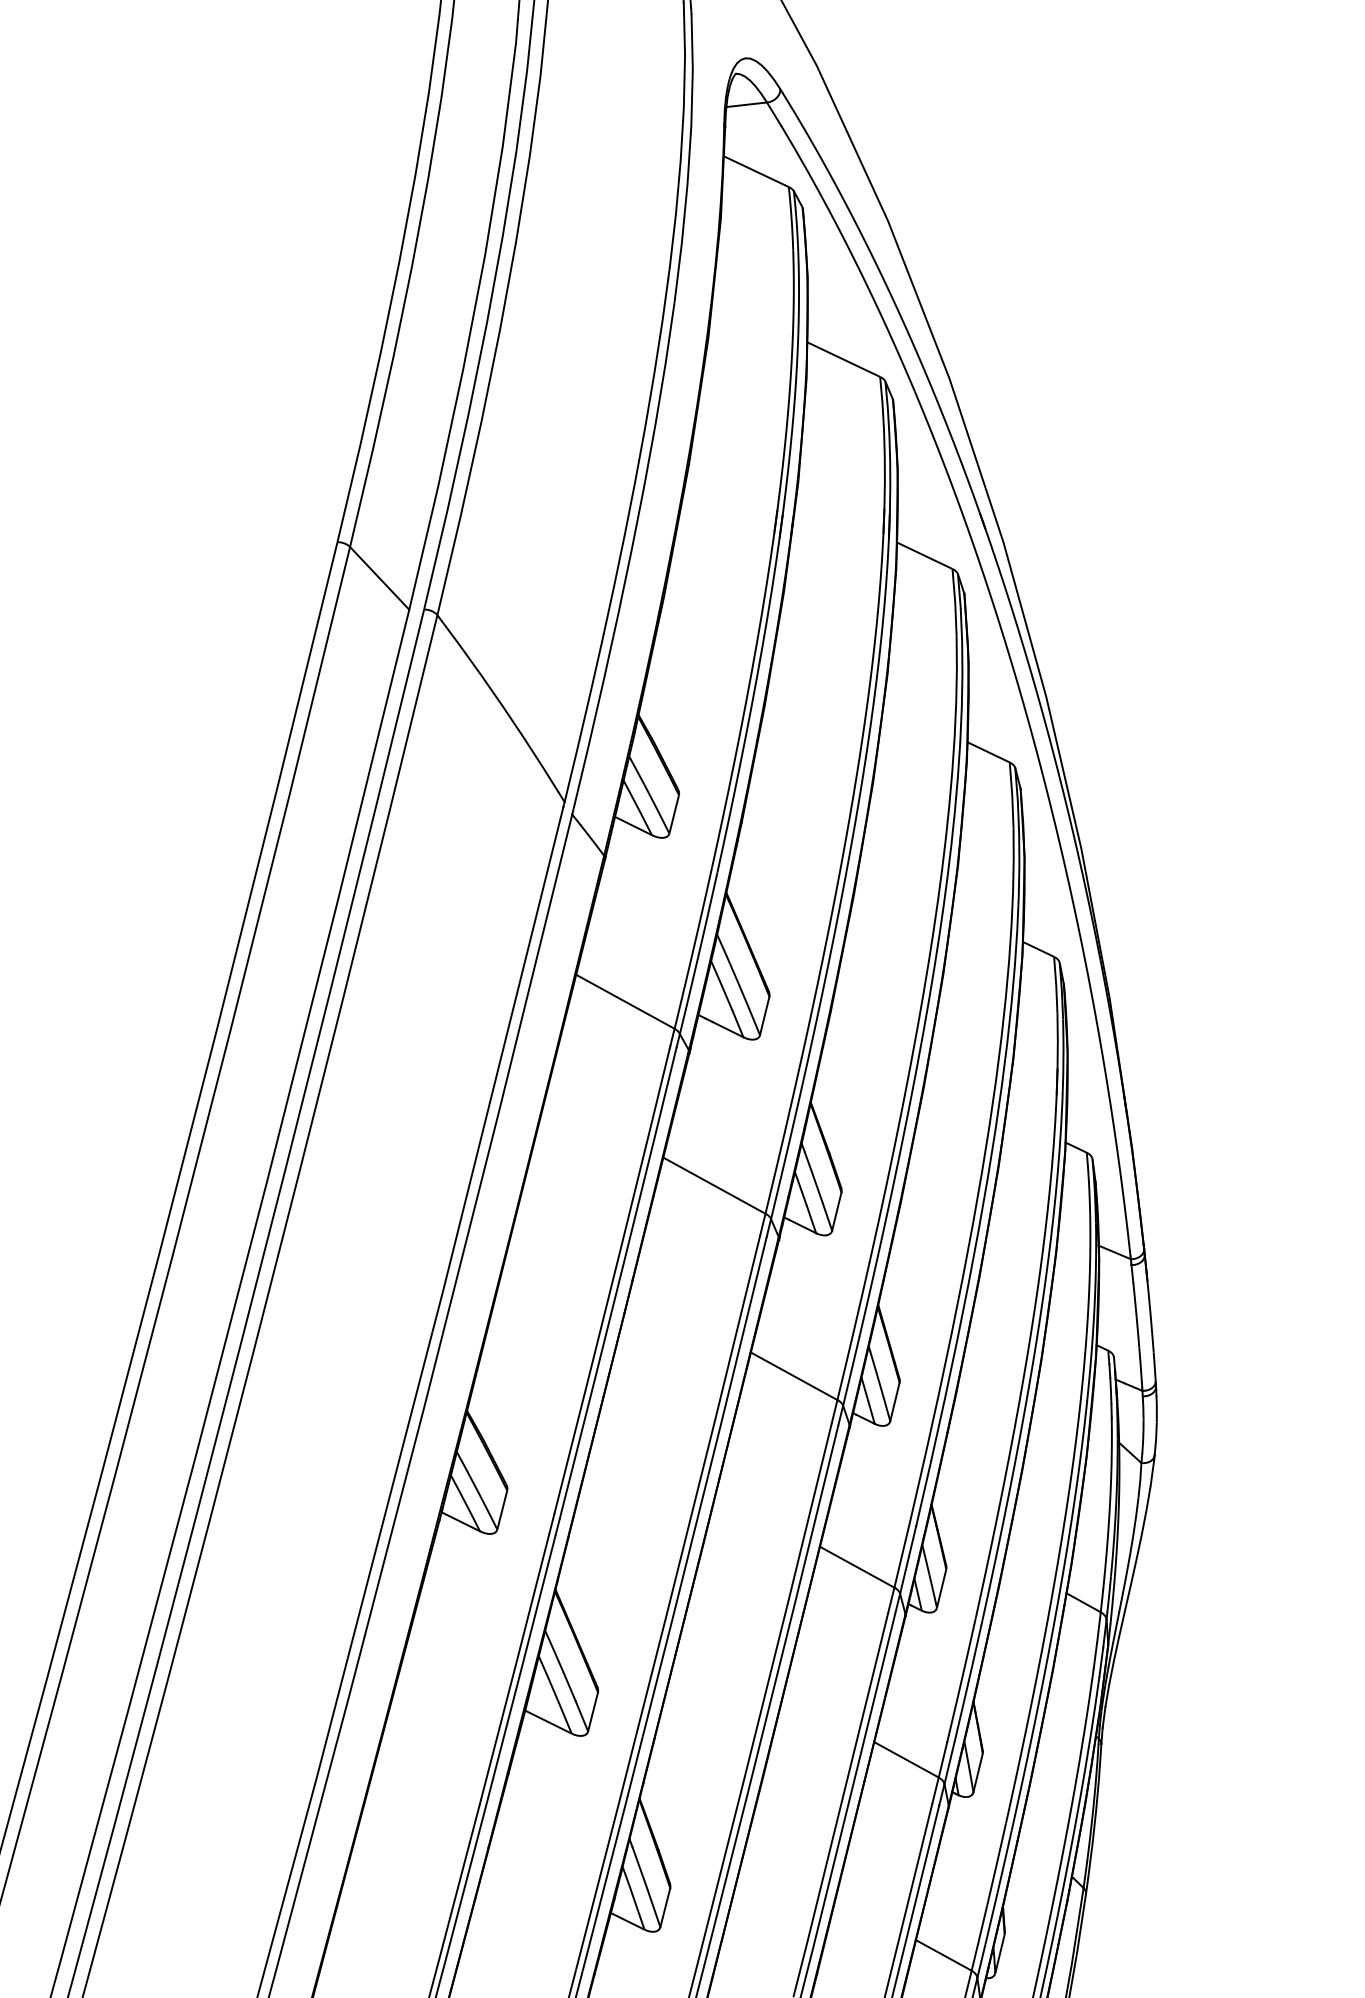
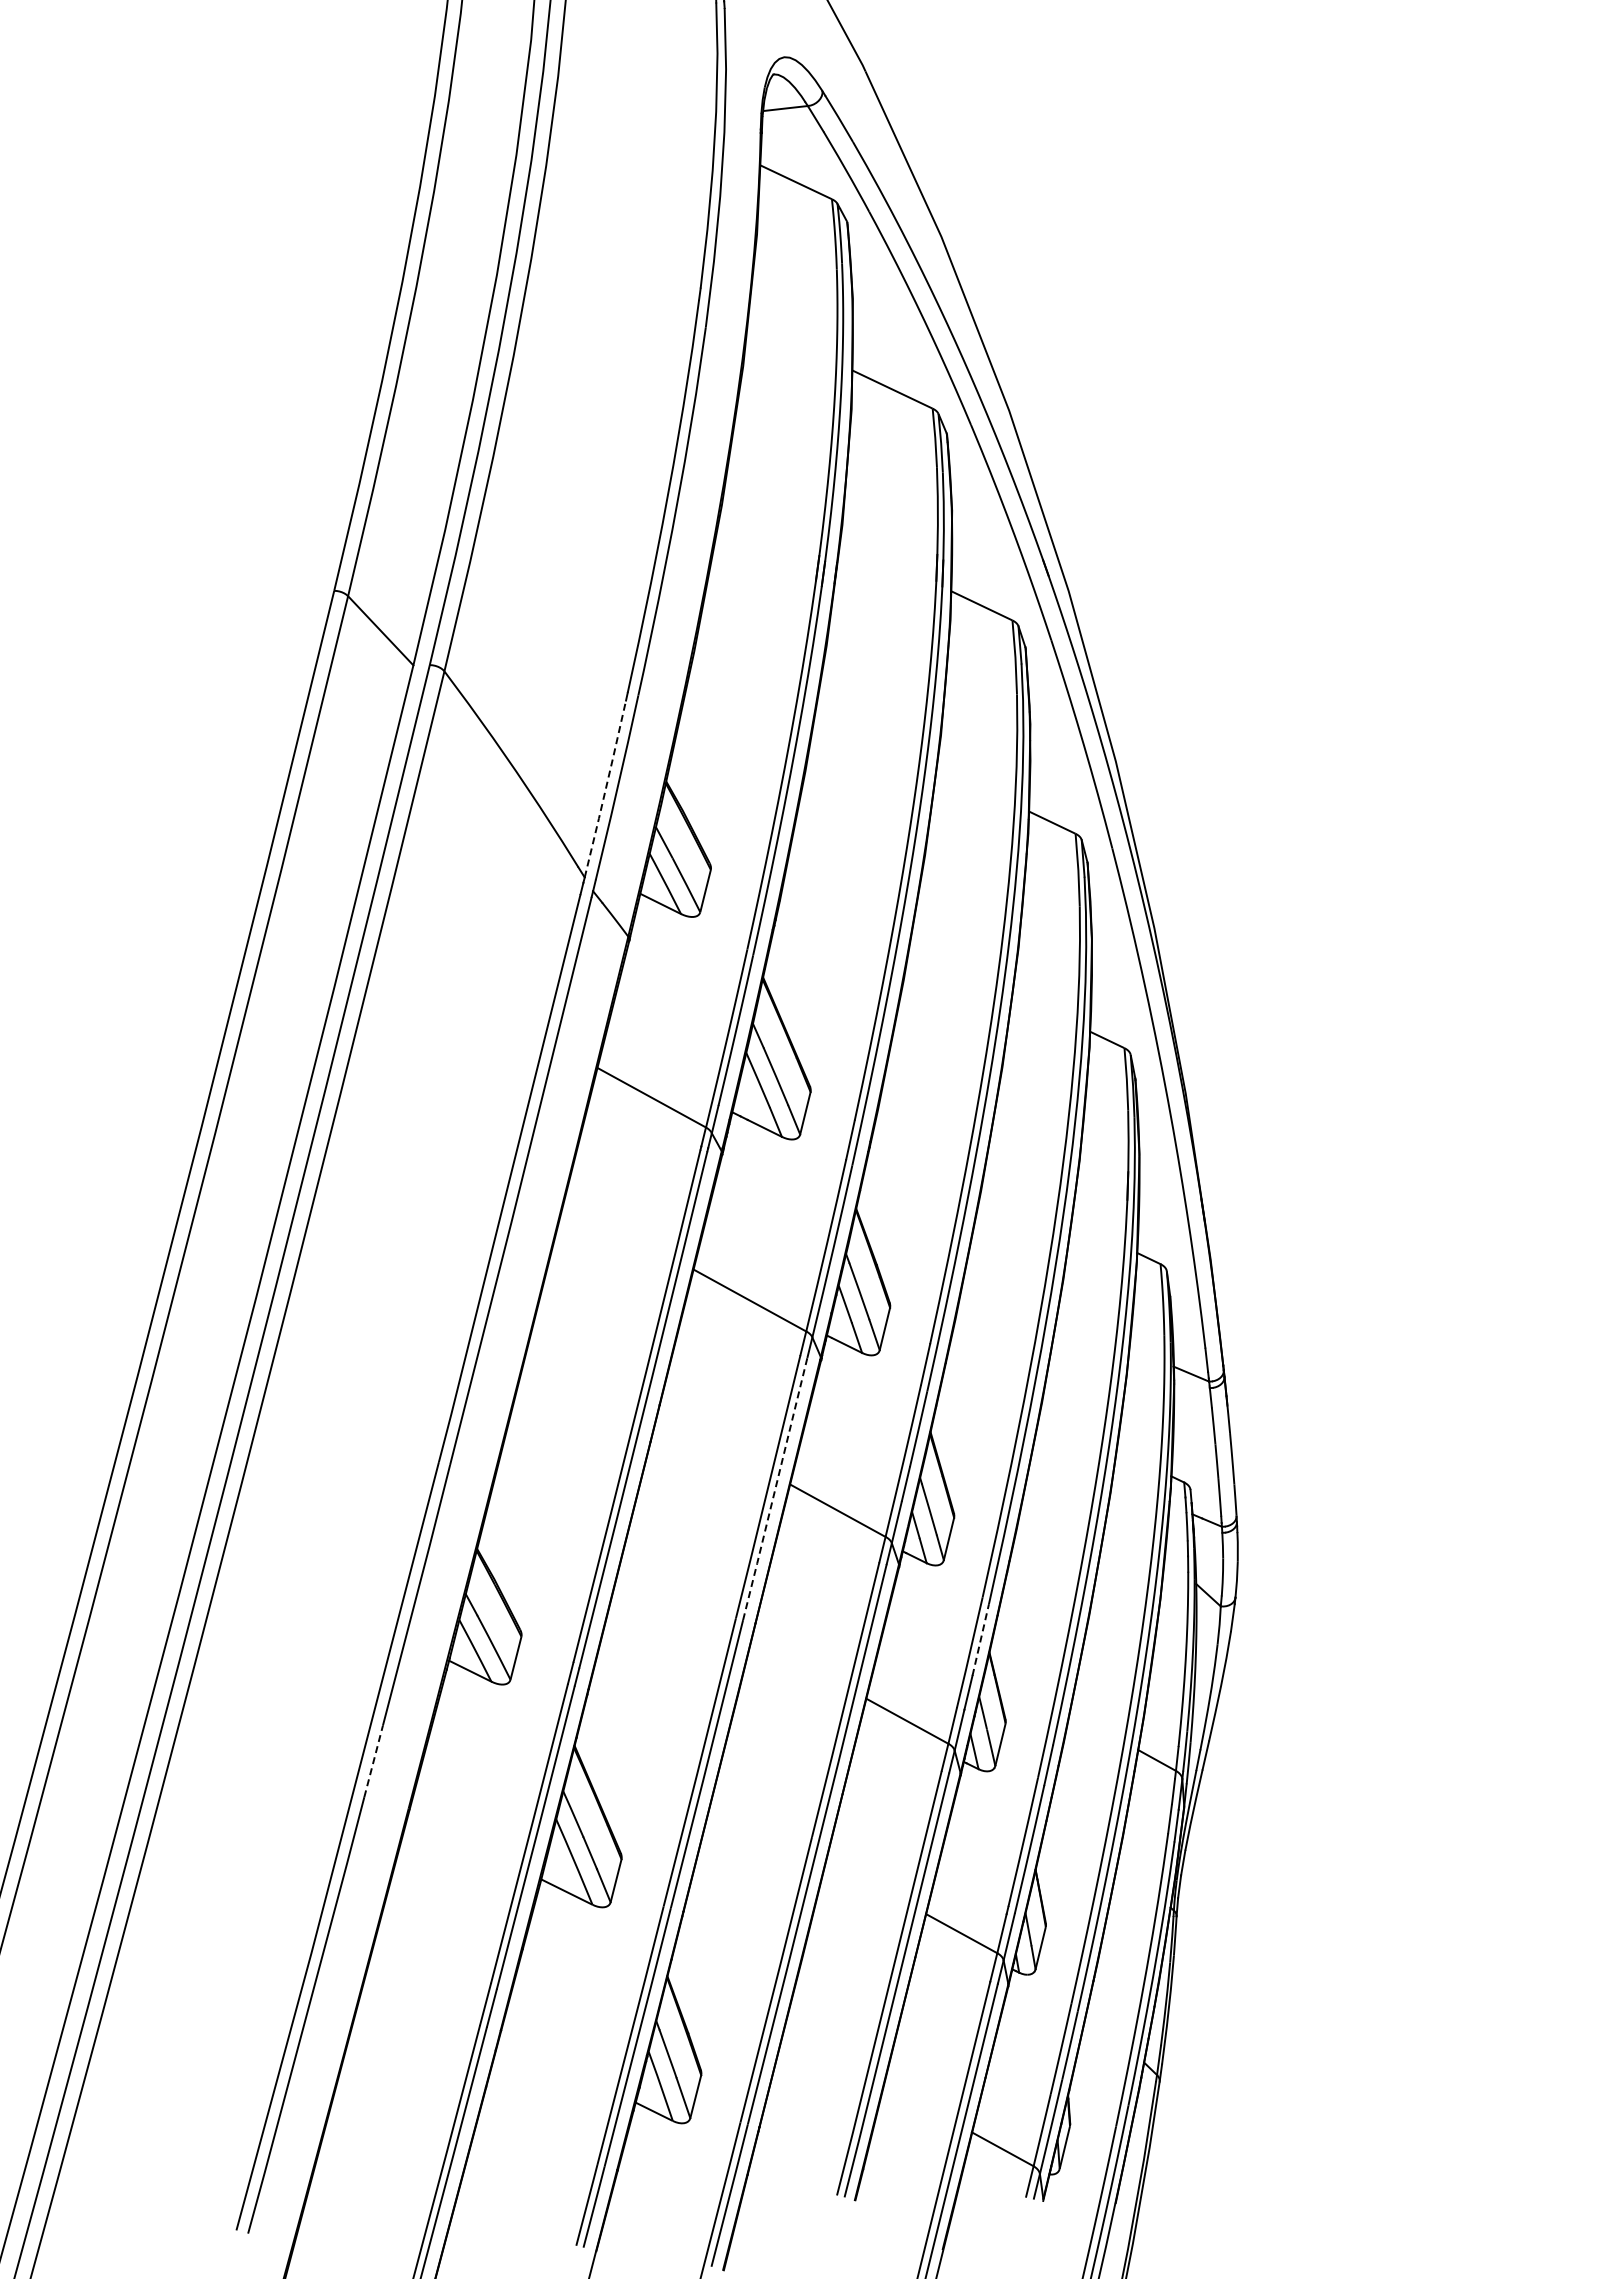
line: (583, 721) -> (605, 788), solid -> dashed
line: (737, 1356) -> (775, 1488), solid -> dashed
line: (923, 1493) -> (980, 1640), solid -> dashed
line: (373, 1603) -> (373, 1761), solid -> dashed

